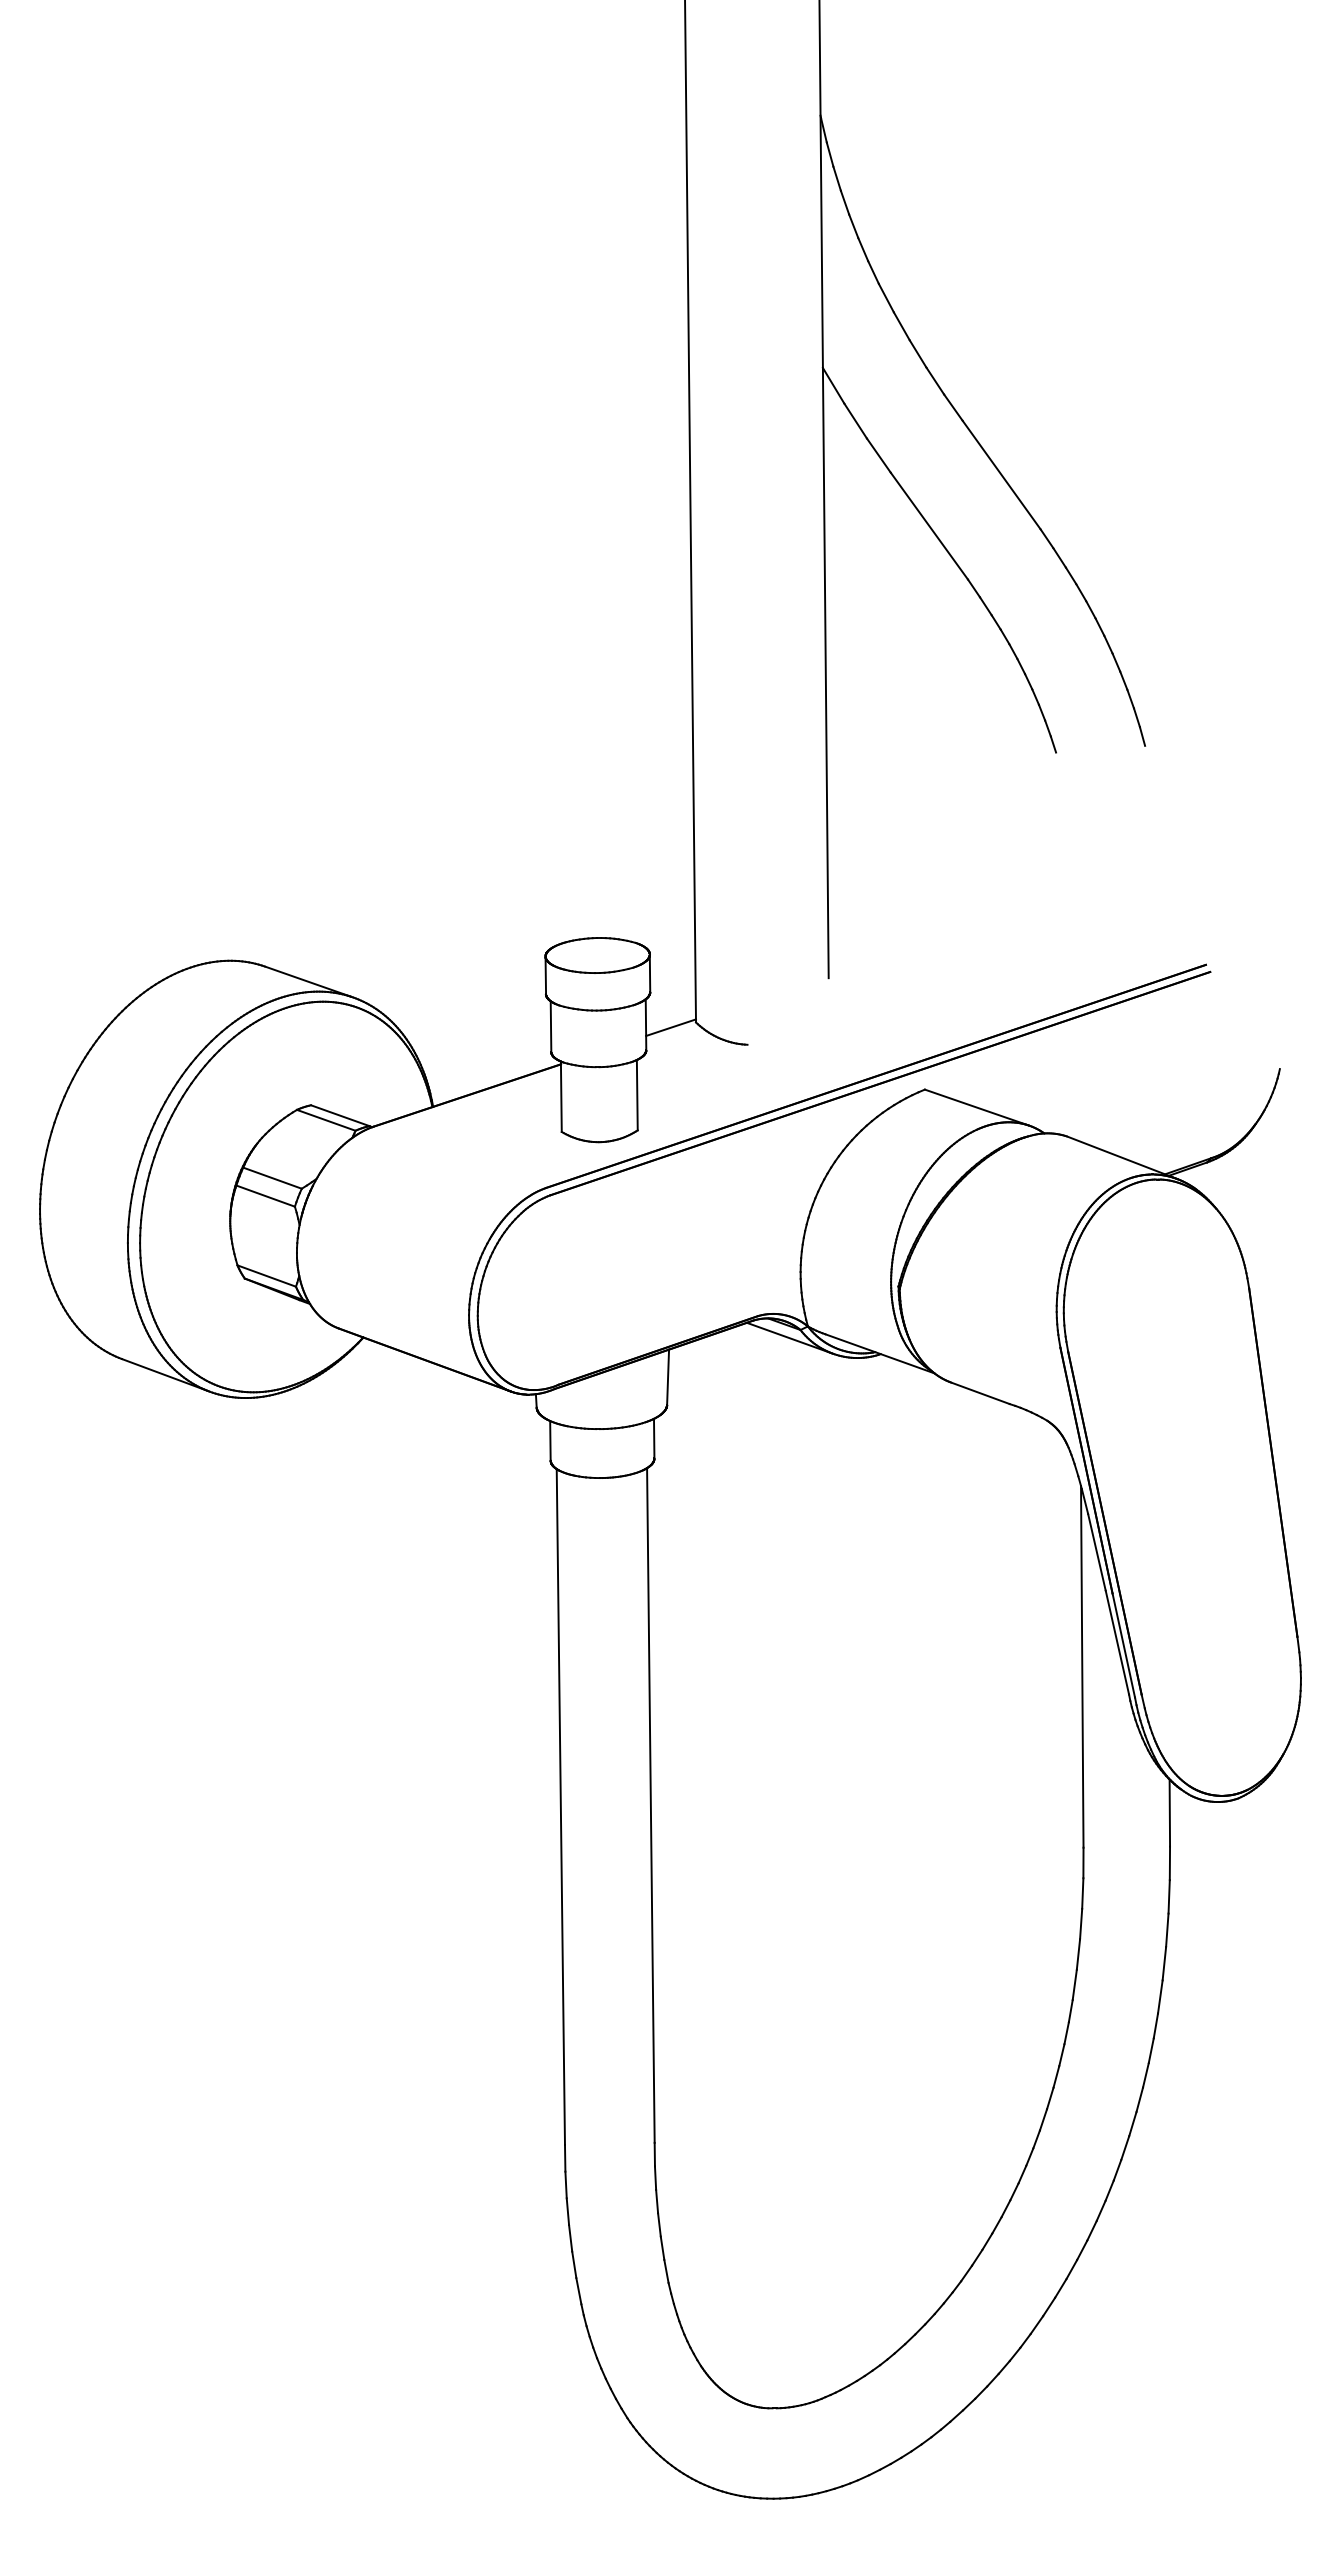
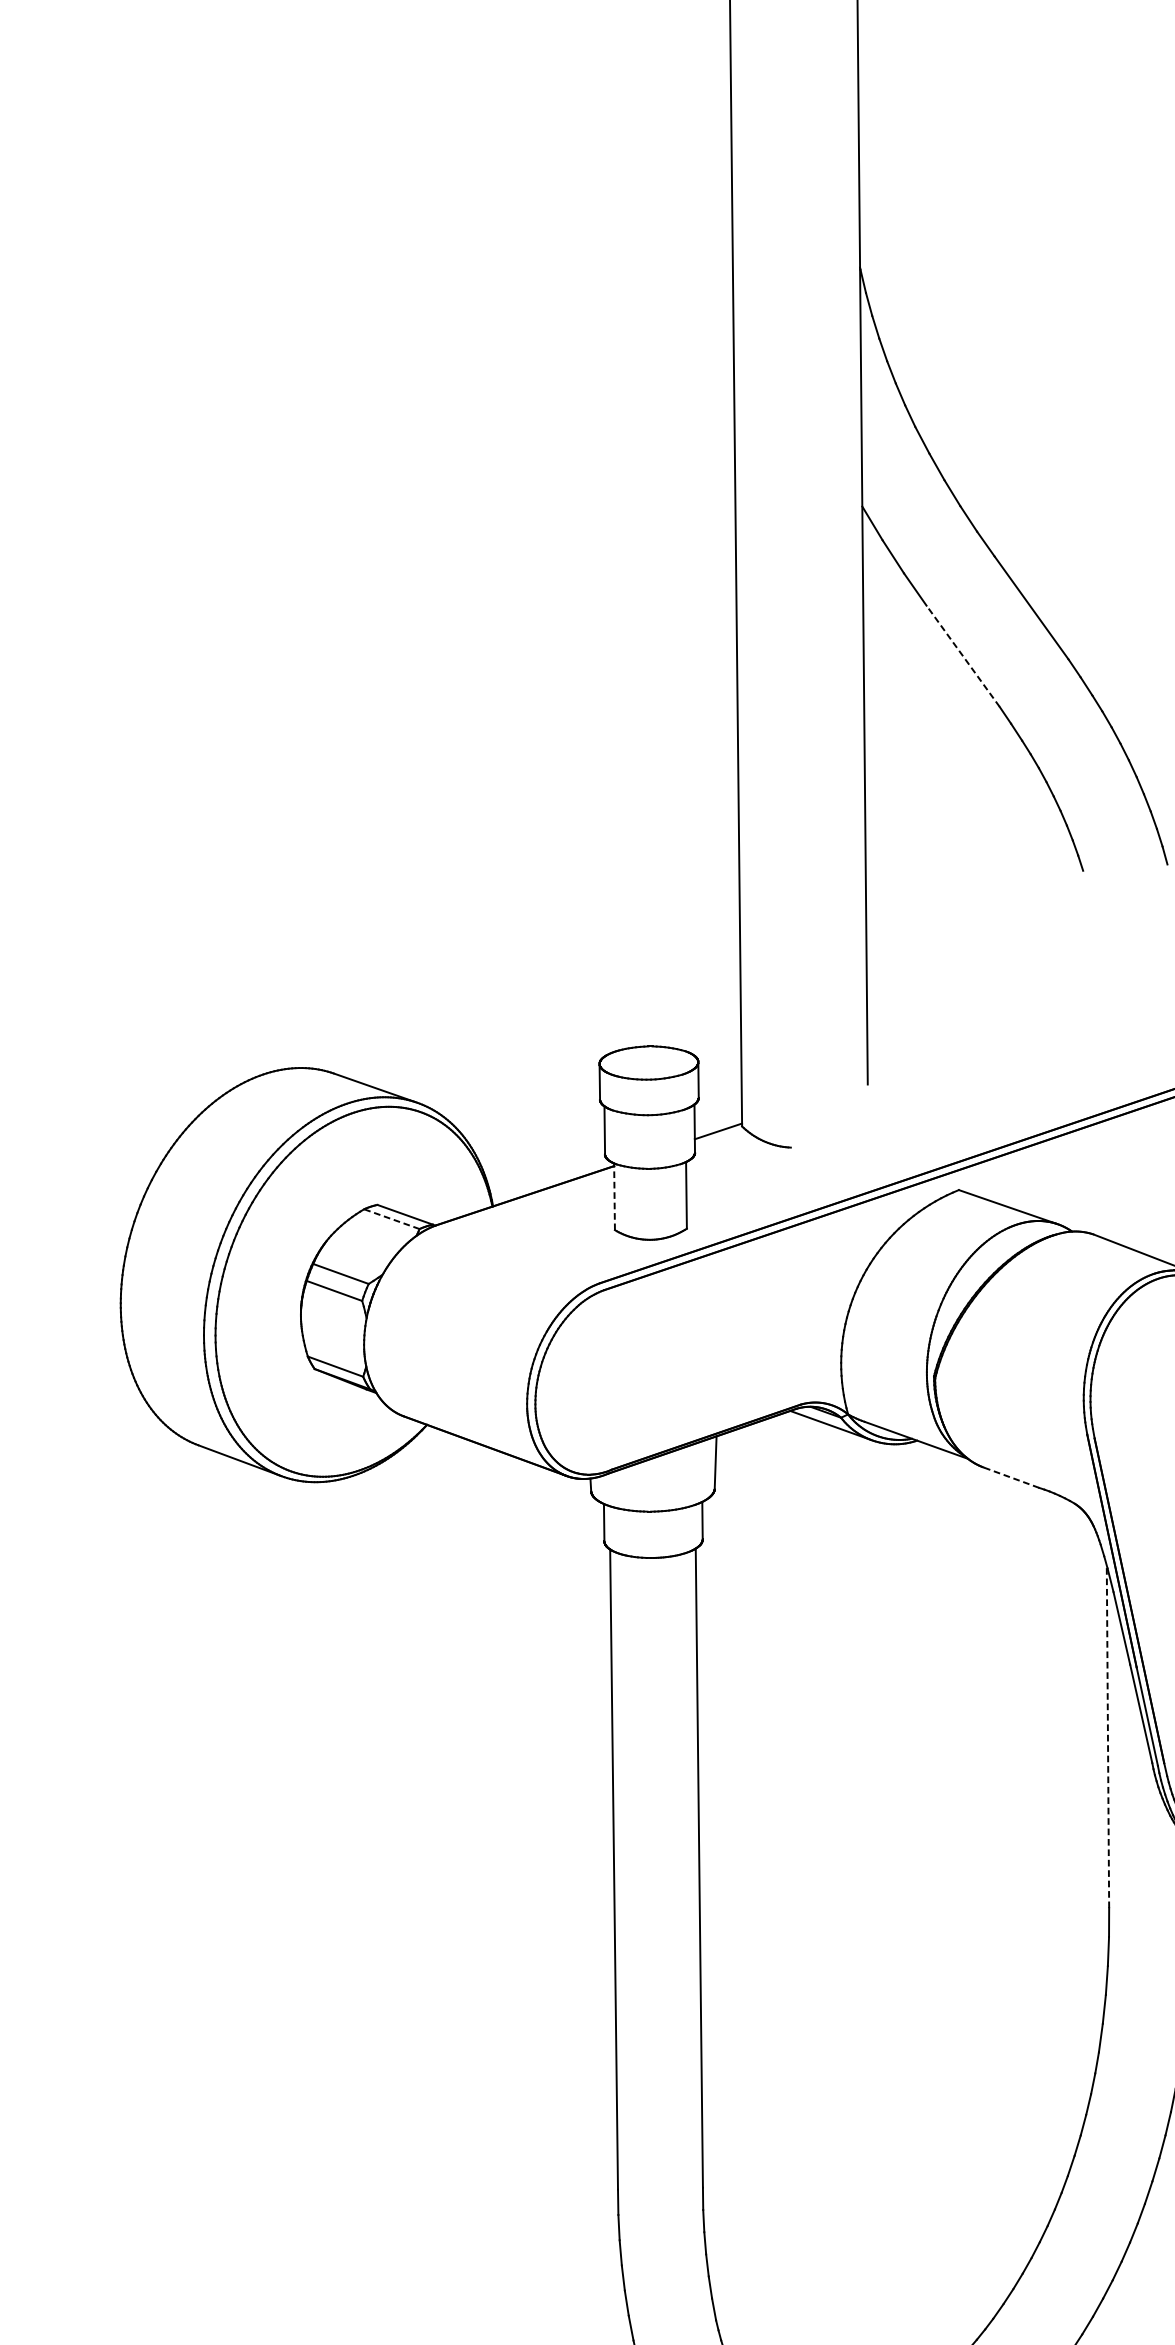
line: (929, 526) -> (963, 656), solid -> dashed
line: (561, 1096) -> (614, 1196), solid -> dashed
line: (325, 1120) -> (391, 1219), solid -> dashed
line: (979, 1393) -> (1010, 1477), solid -> dashed
line: (1082, 1666) -> (1108, 1736), solid -> dashed

